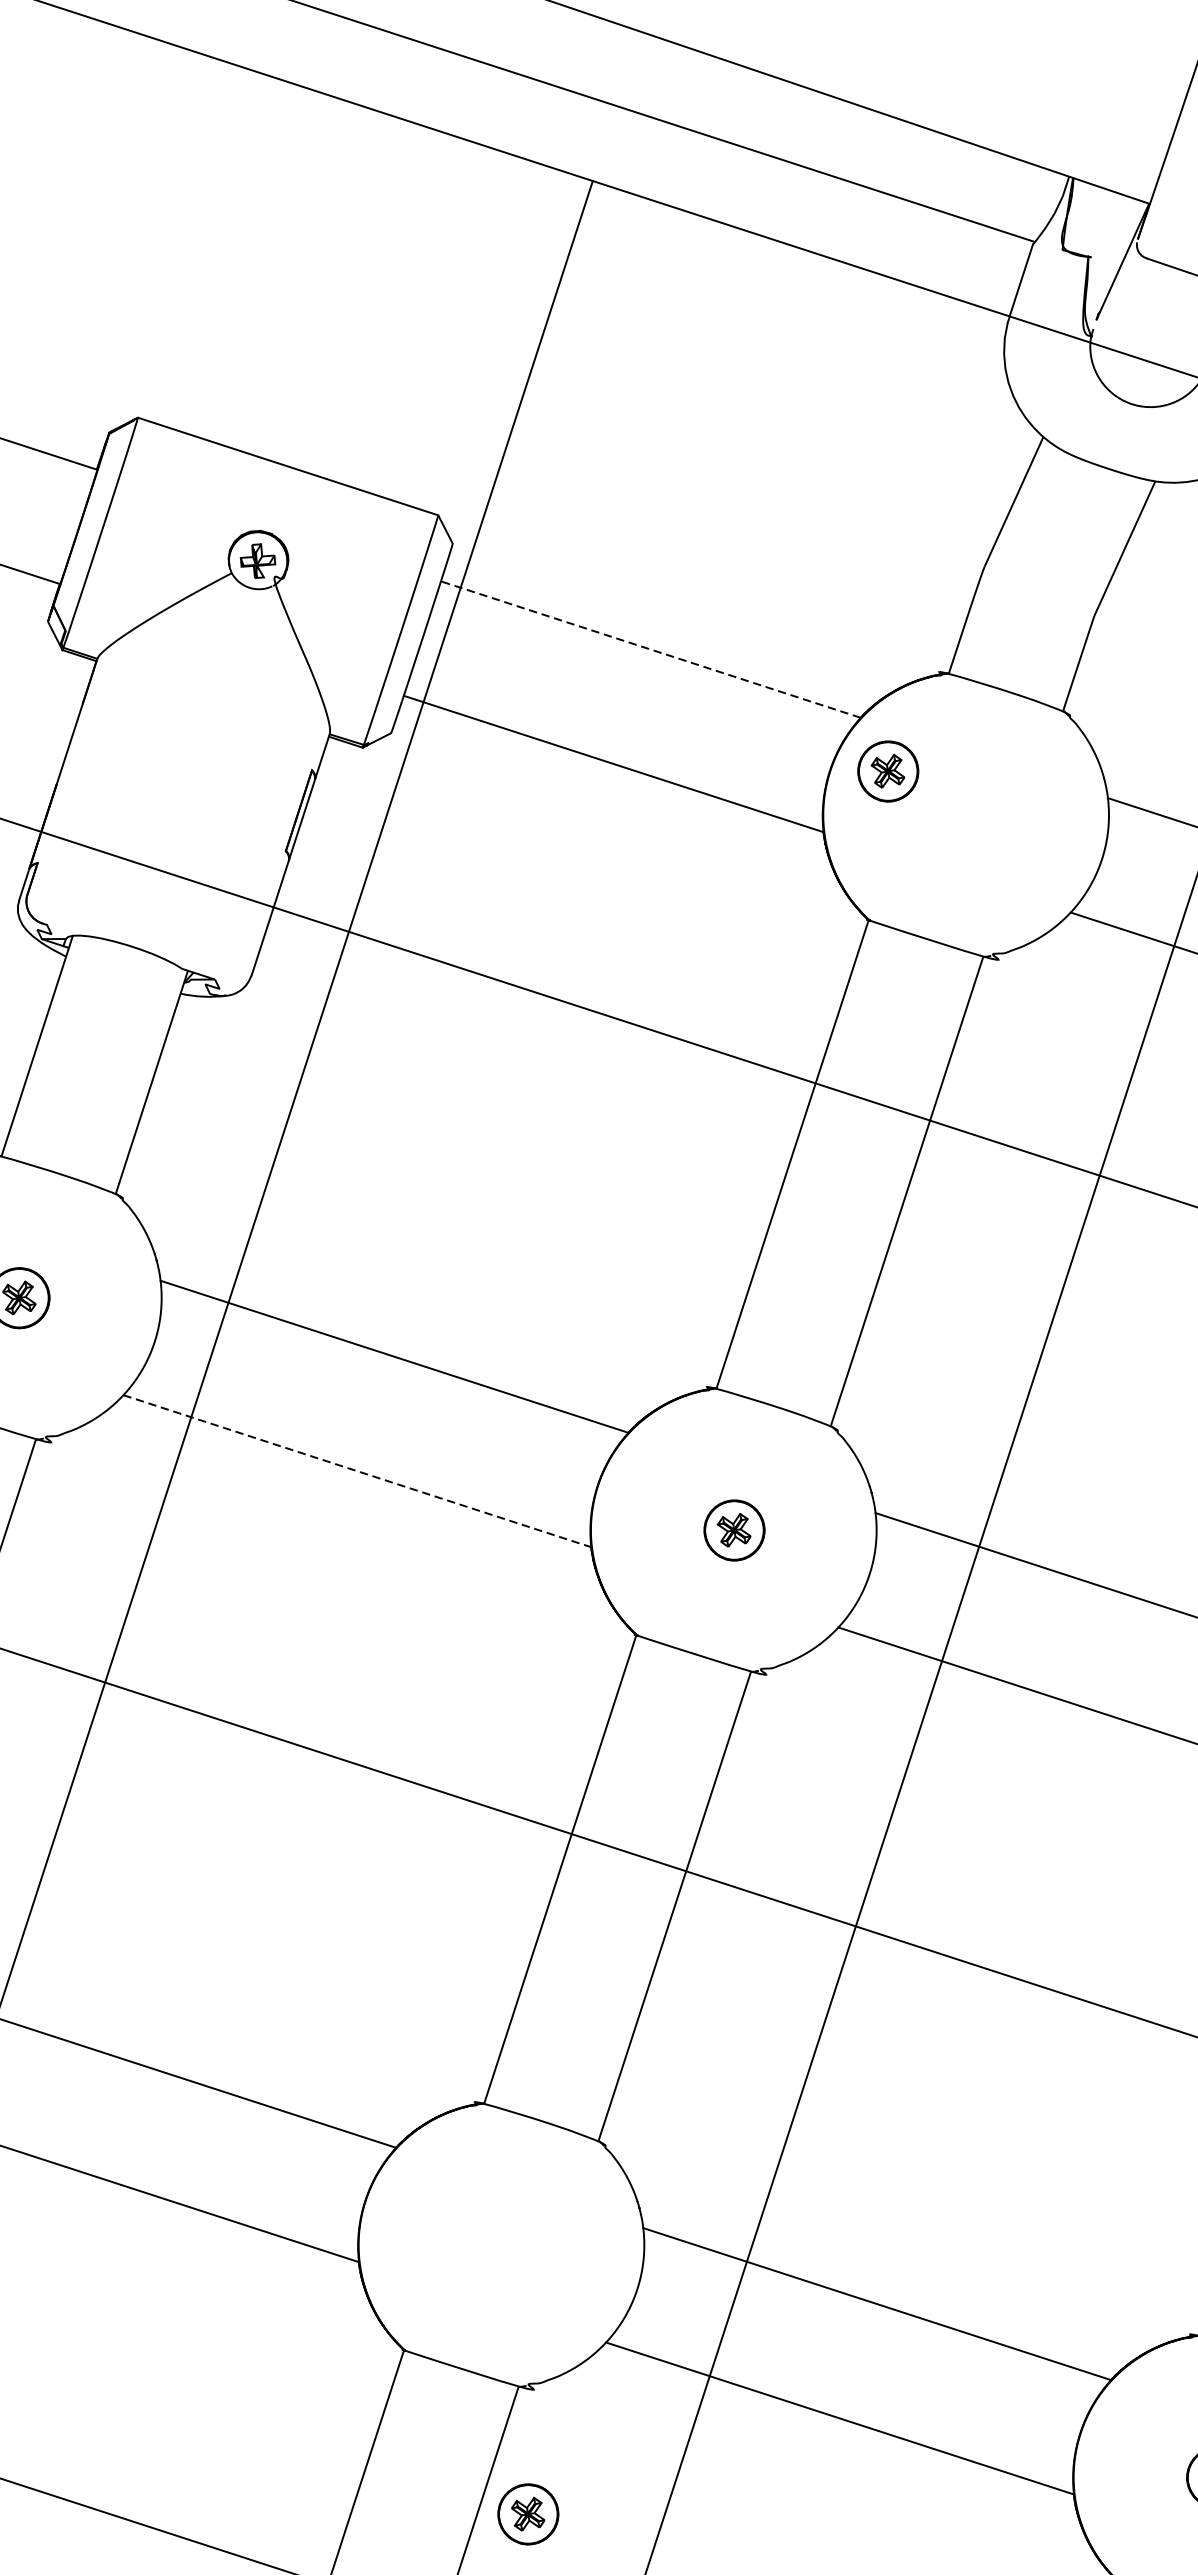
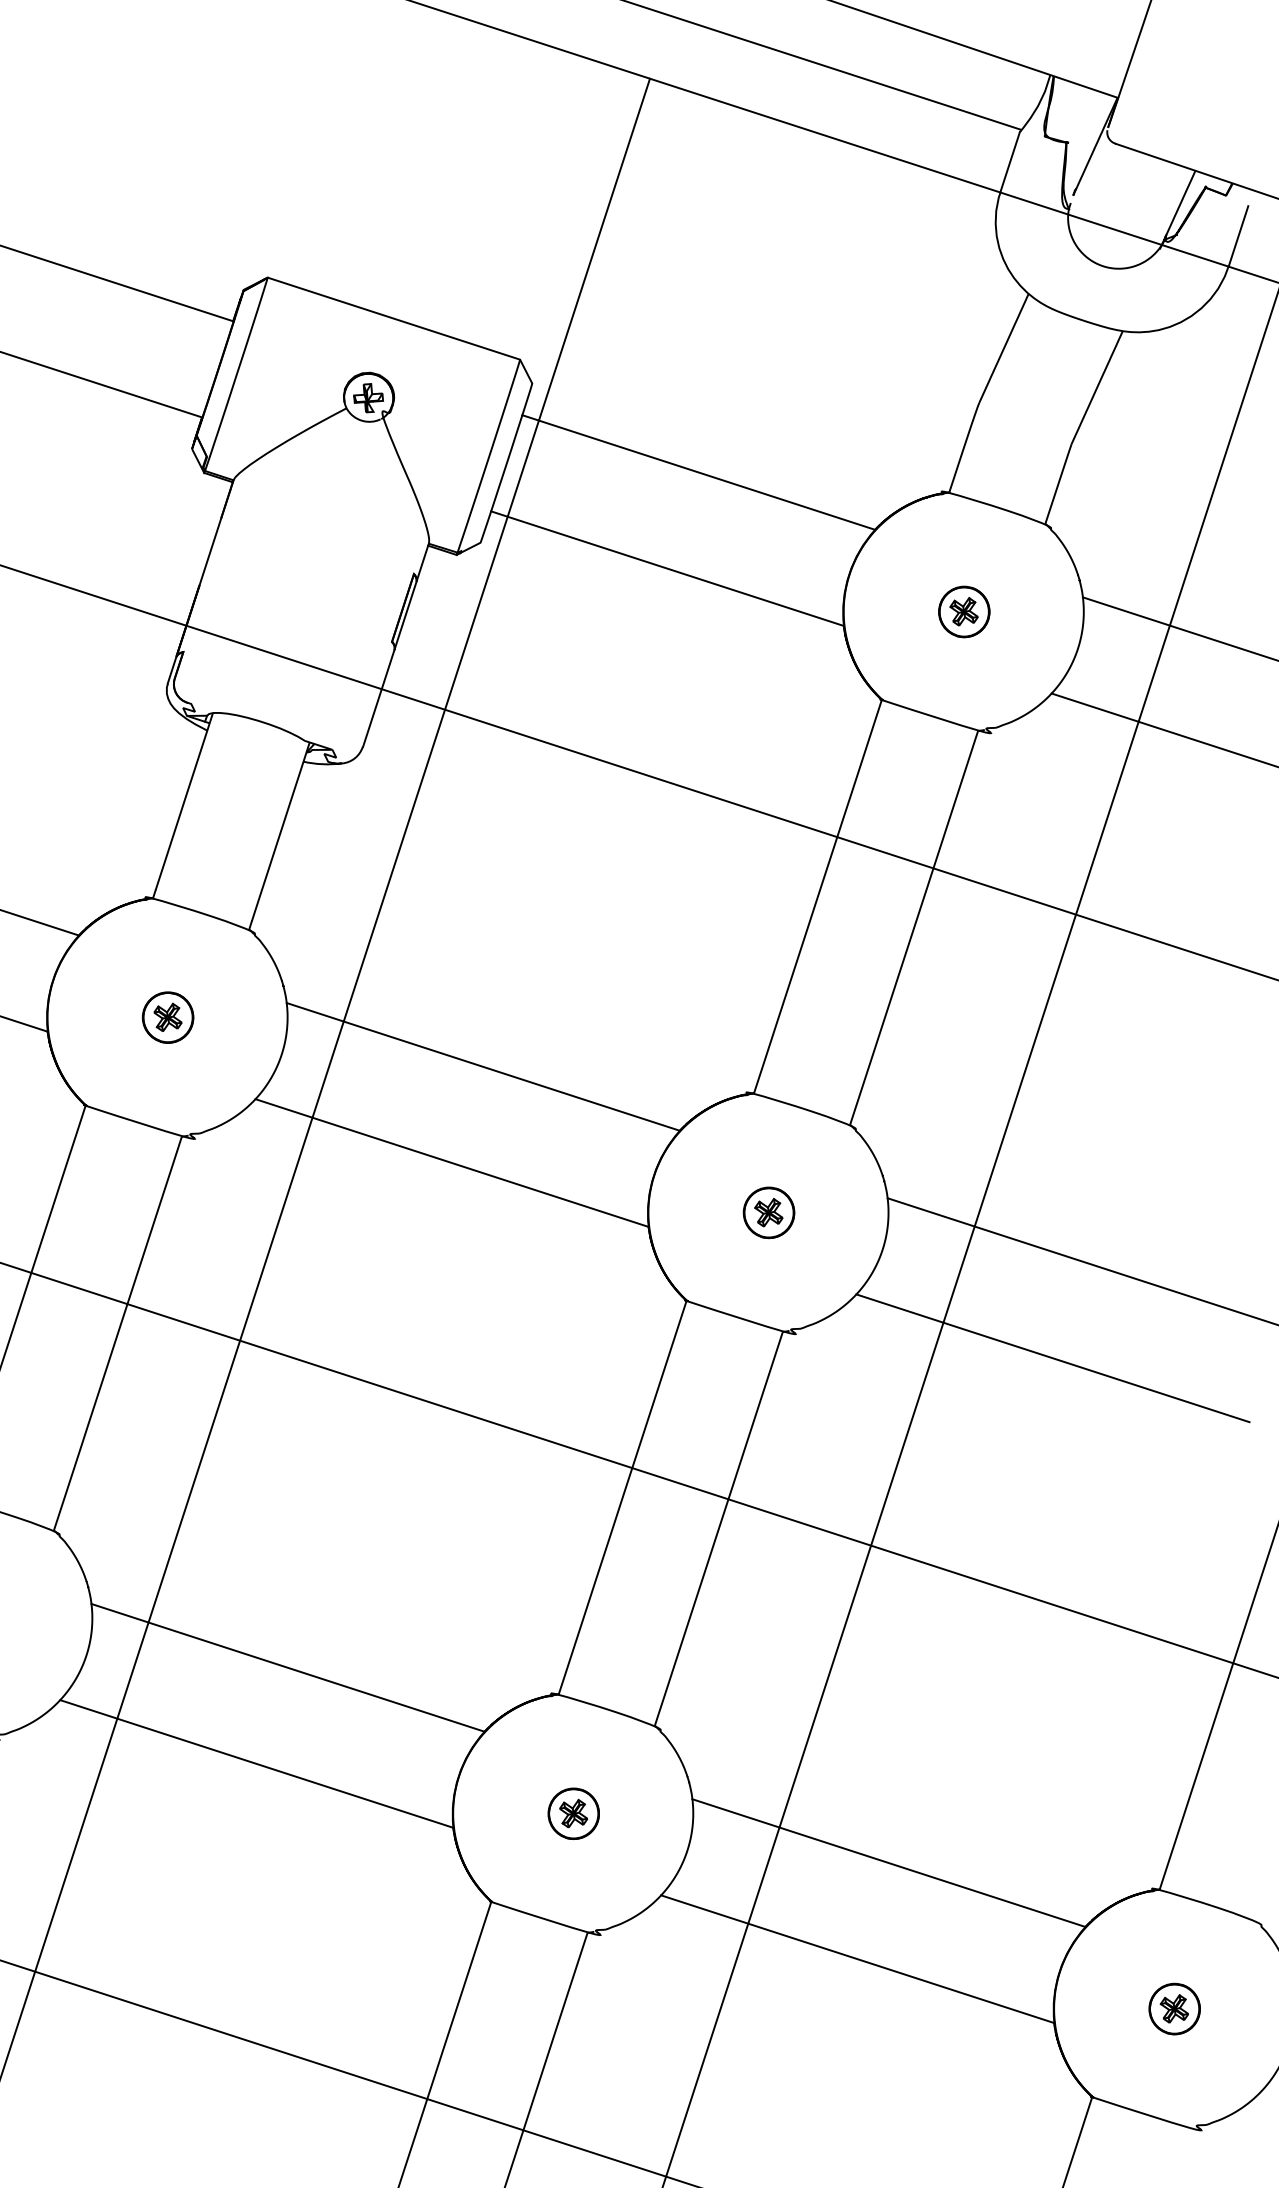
line: (650, 649) -> (698, 472), dashed -> solid
part: (888, 770) -> (964, 611), moved
line: (357, 1471) -> (452, 1163), dashed -> solid
part: (527, 2513) -> (573, 1813), moved

